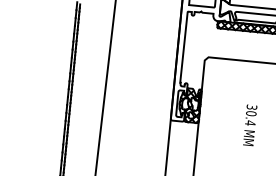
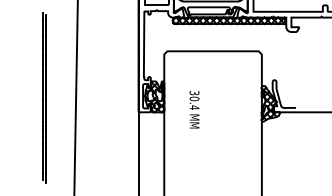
text: (250, 125) -> (194, 109), moved

